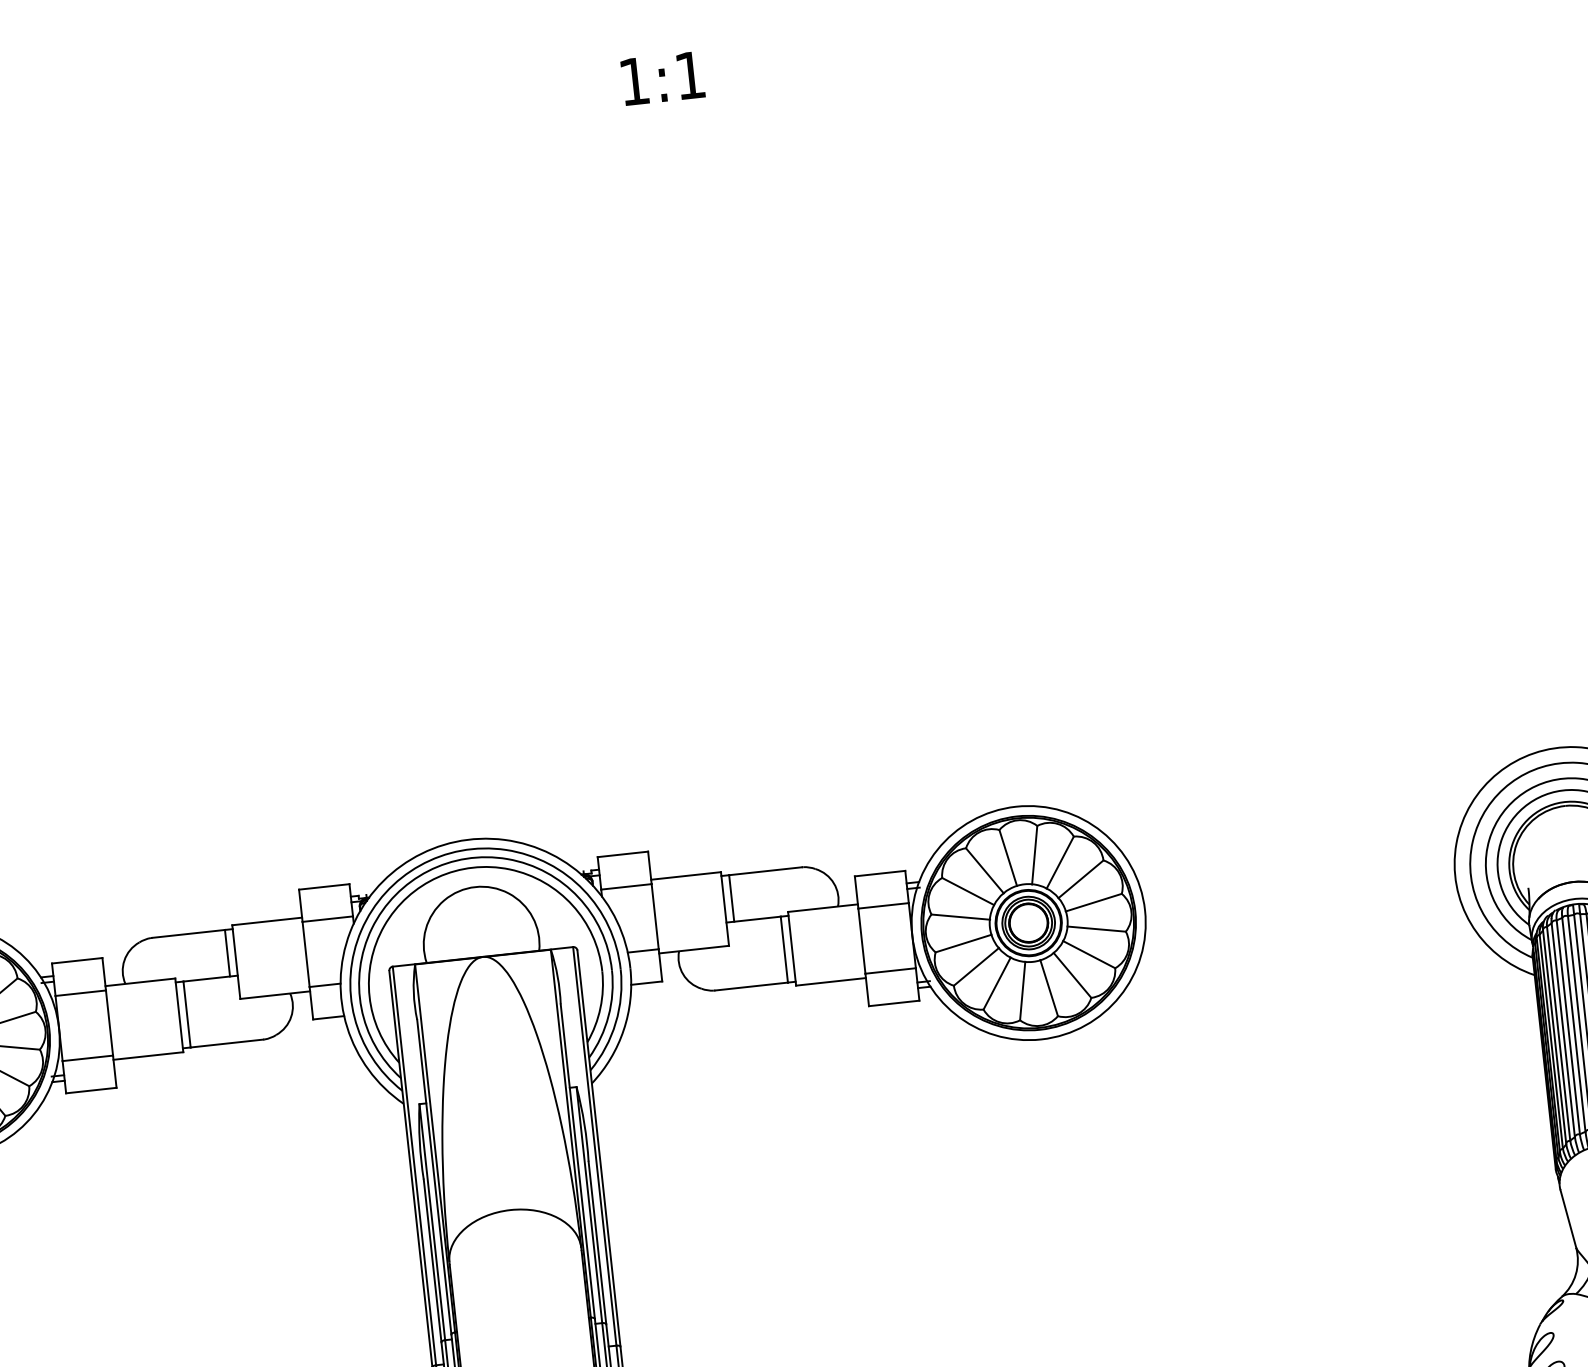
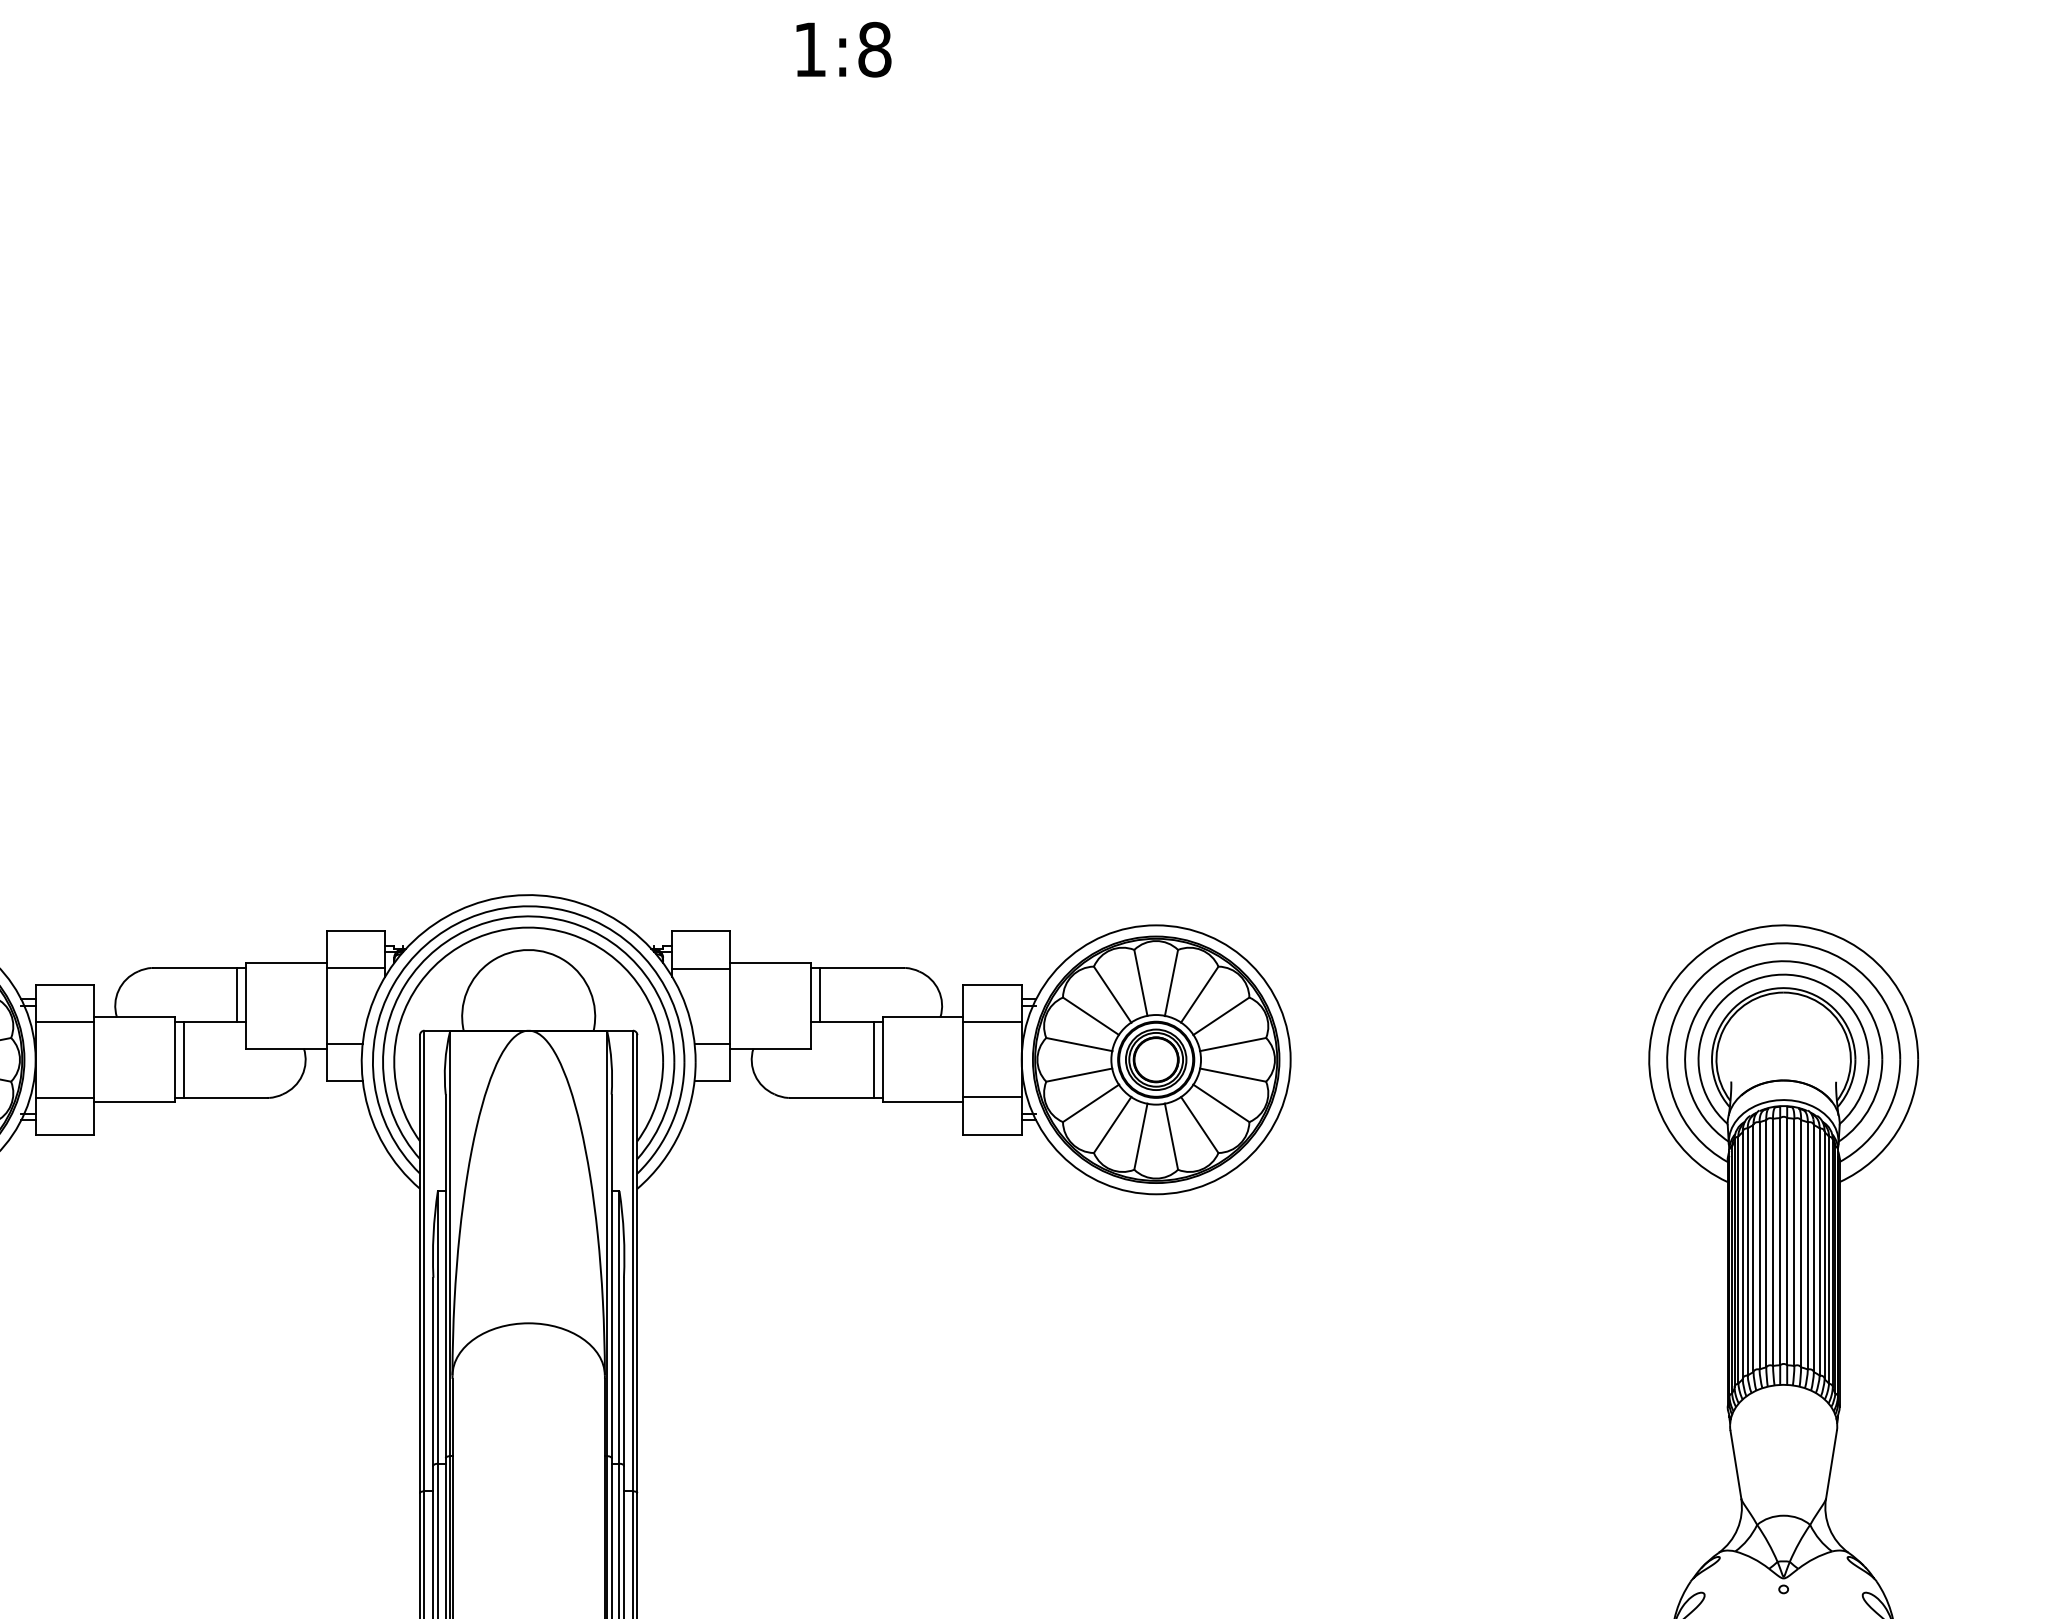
text: (689, 75) -> (874, 49), 1:1 -> 1:8

